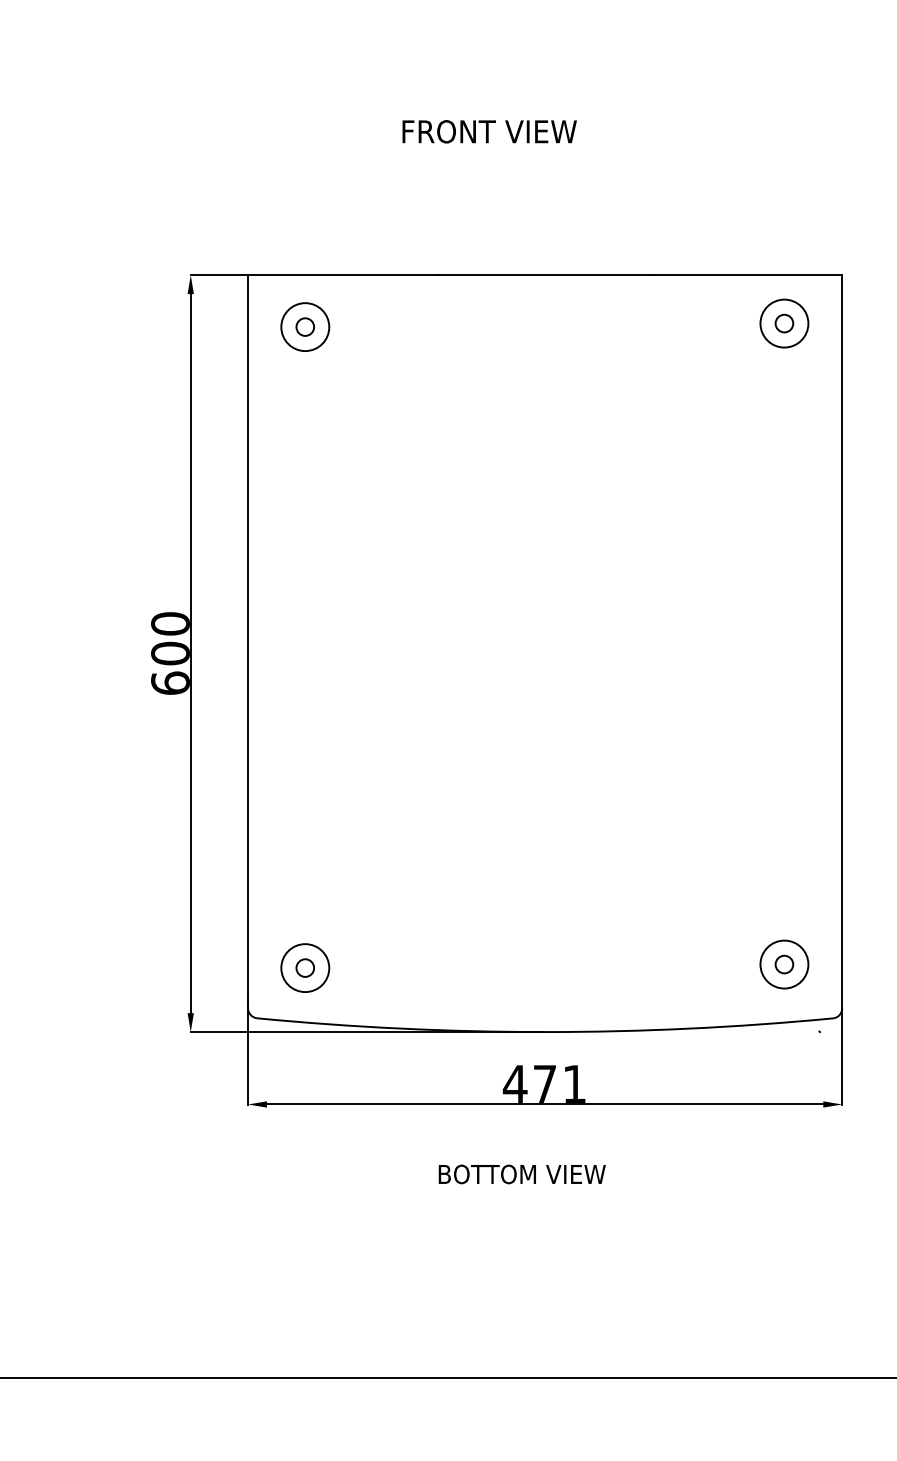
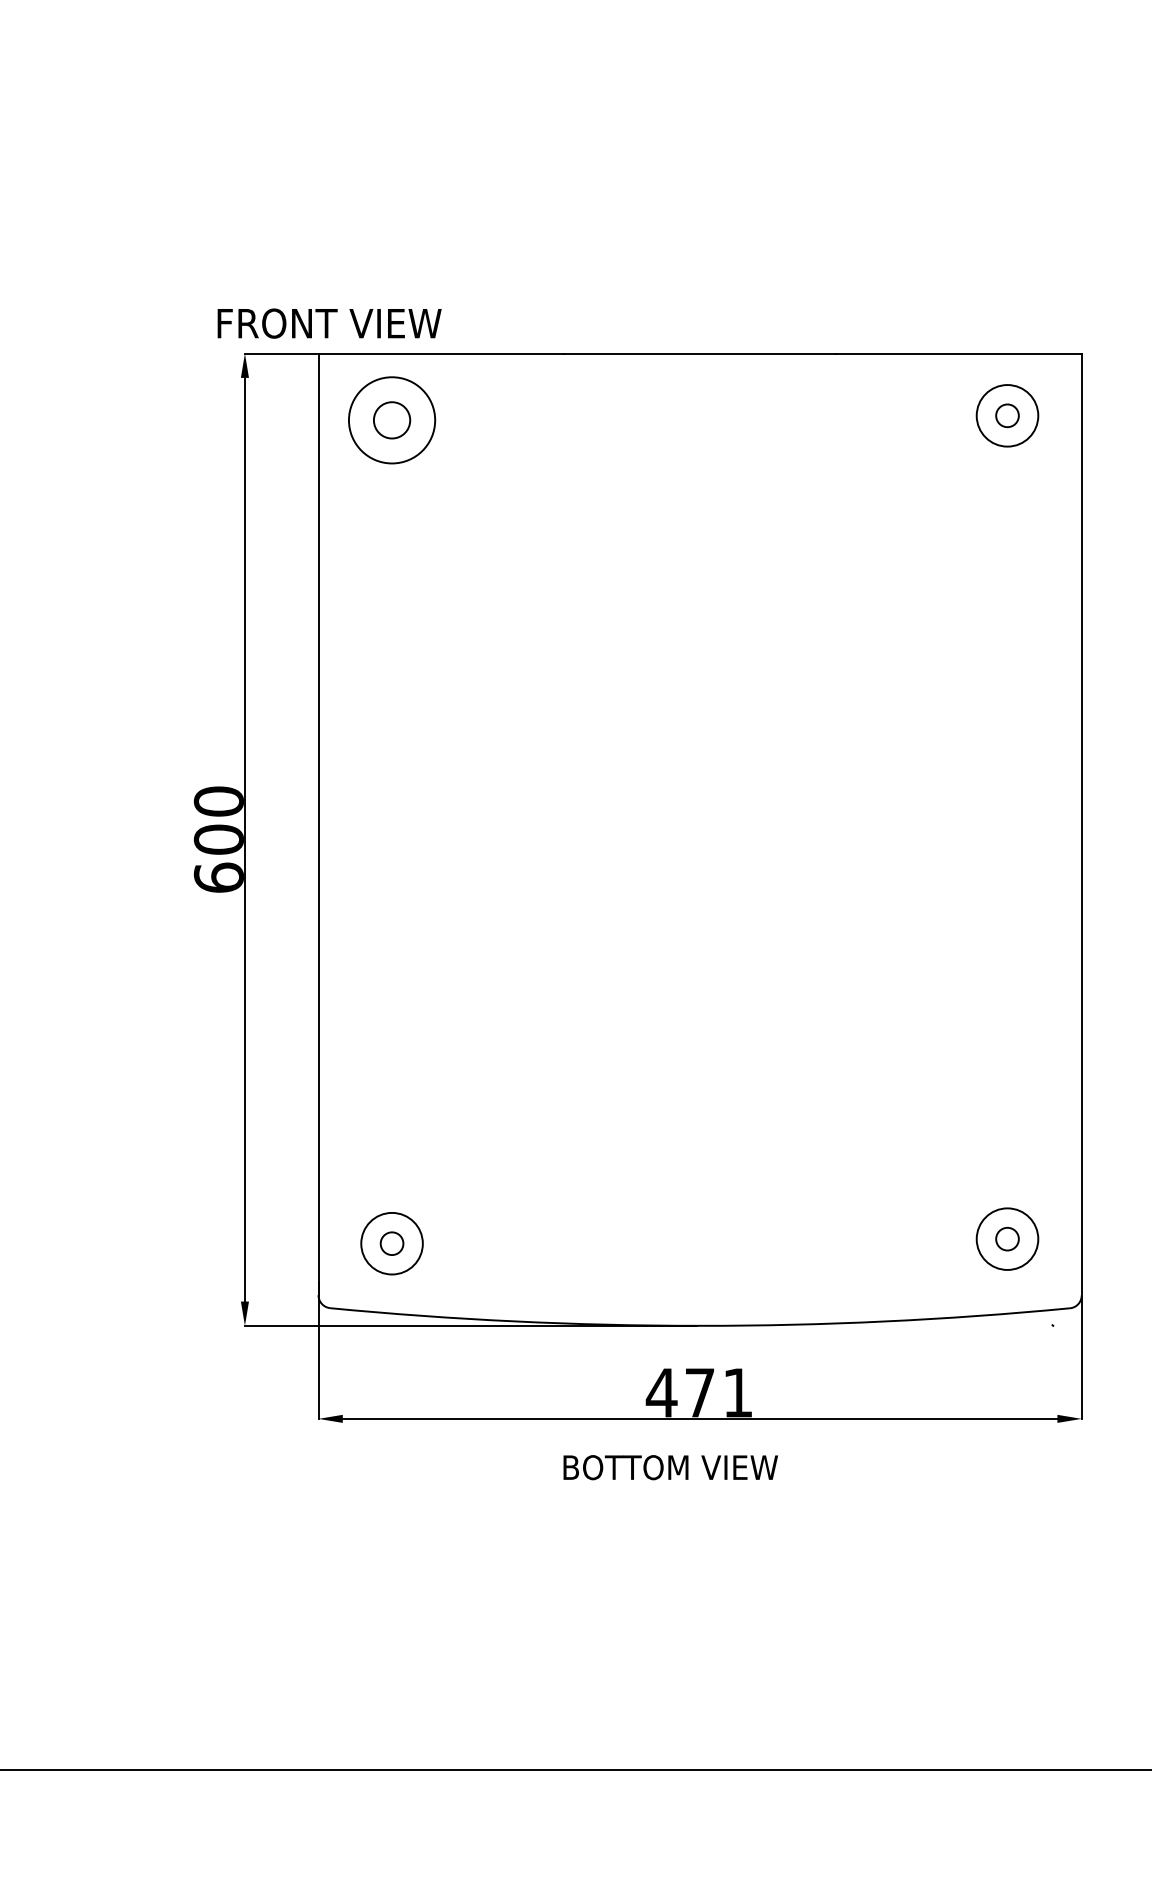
text: (489, 131) -> (329, 323), moved
circle: (305, 326) -> (392, 419), size x1.6
circle: (305, 327) -> (392, 420), size x1.4
text: (521, 1174) -> (669, 1467), moved

